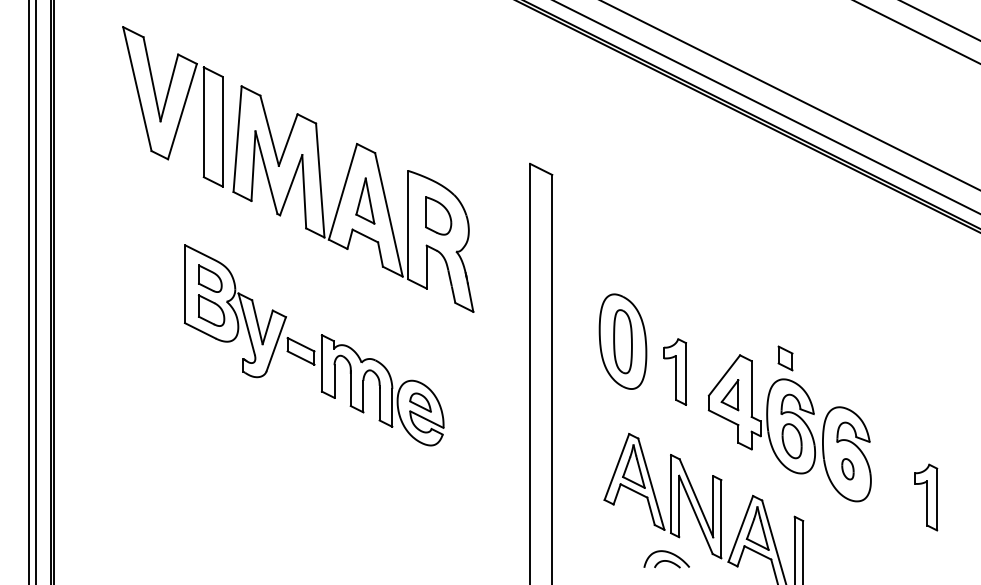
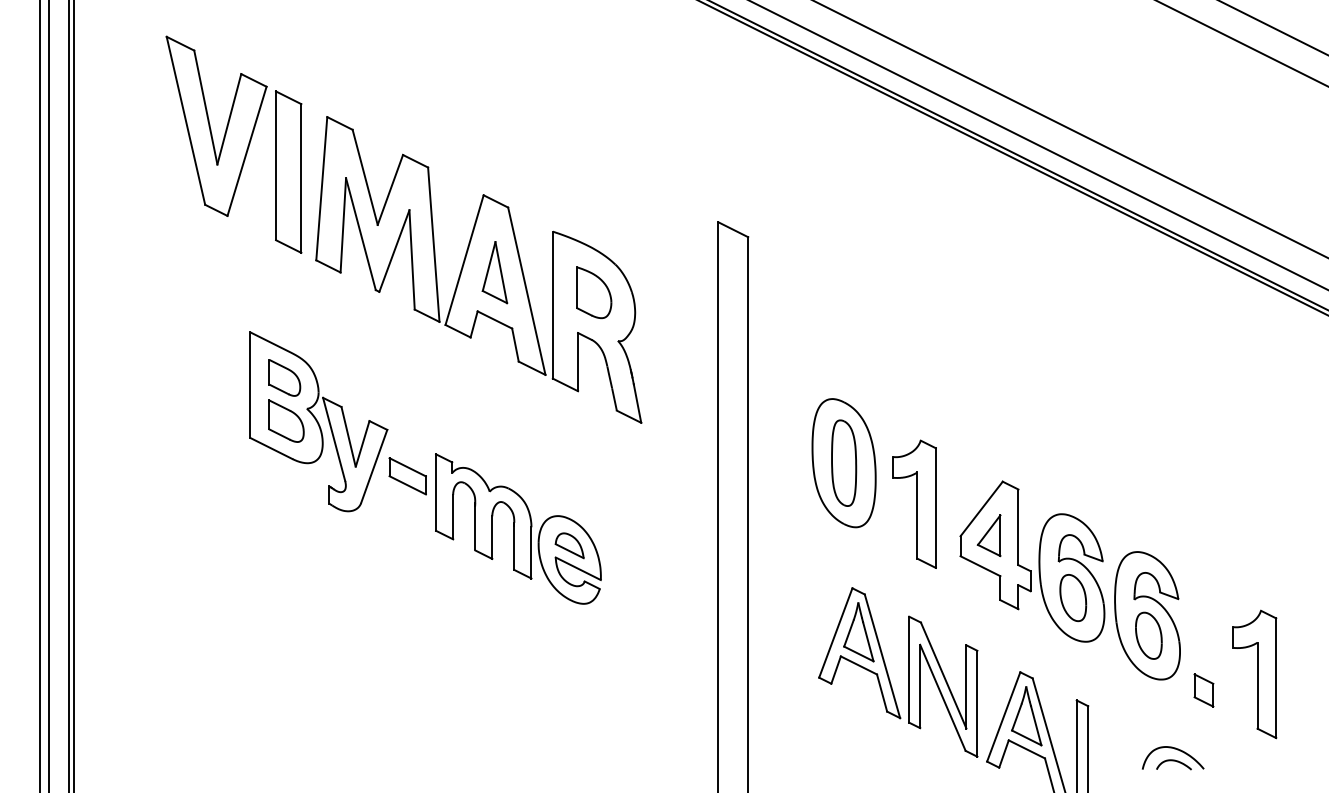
part: (785, 358) -> (1203, 690), moved
part: (674, 371) -> (913, 503), size x1.43
part: (847, 469) -> (1148, 636), size x1.67
part: (925, 497) -> (1254, 674), size x1.43
part: (666, 559) -> (1172, 758), moved

